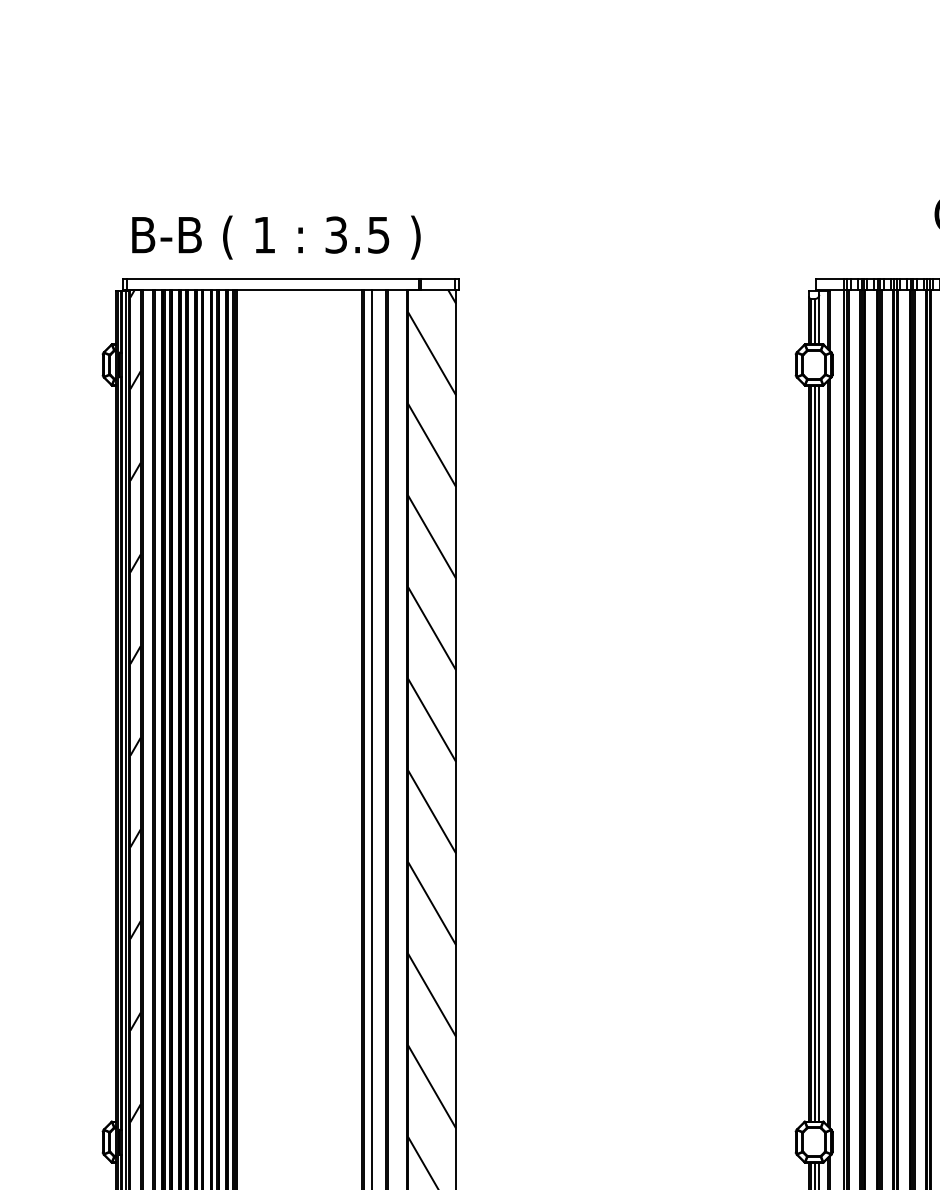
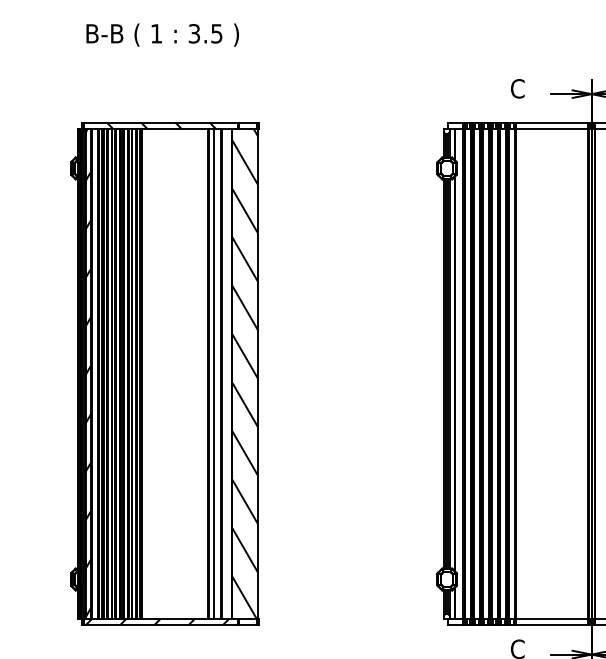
text: (275, 236) -> (162, 34), moved
hatch: (273, 283) -> (161, 125), added

